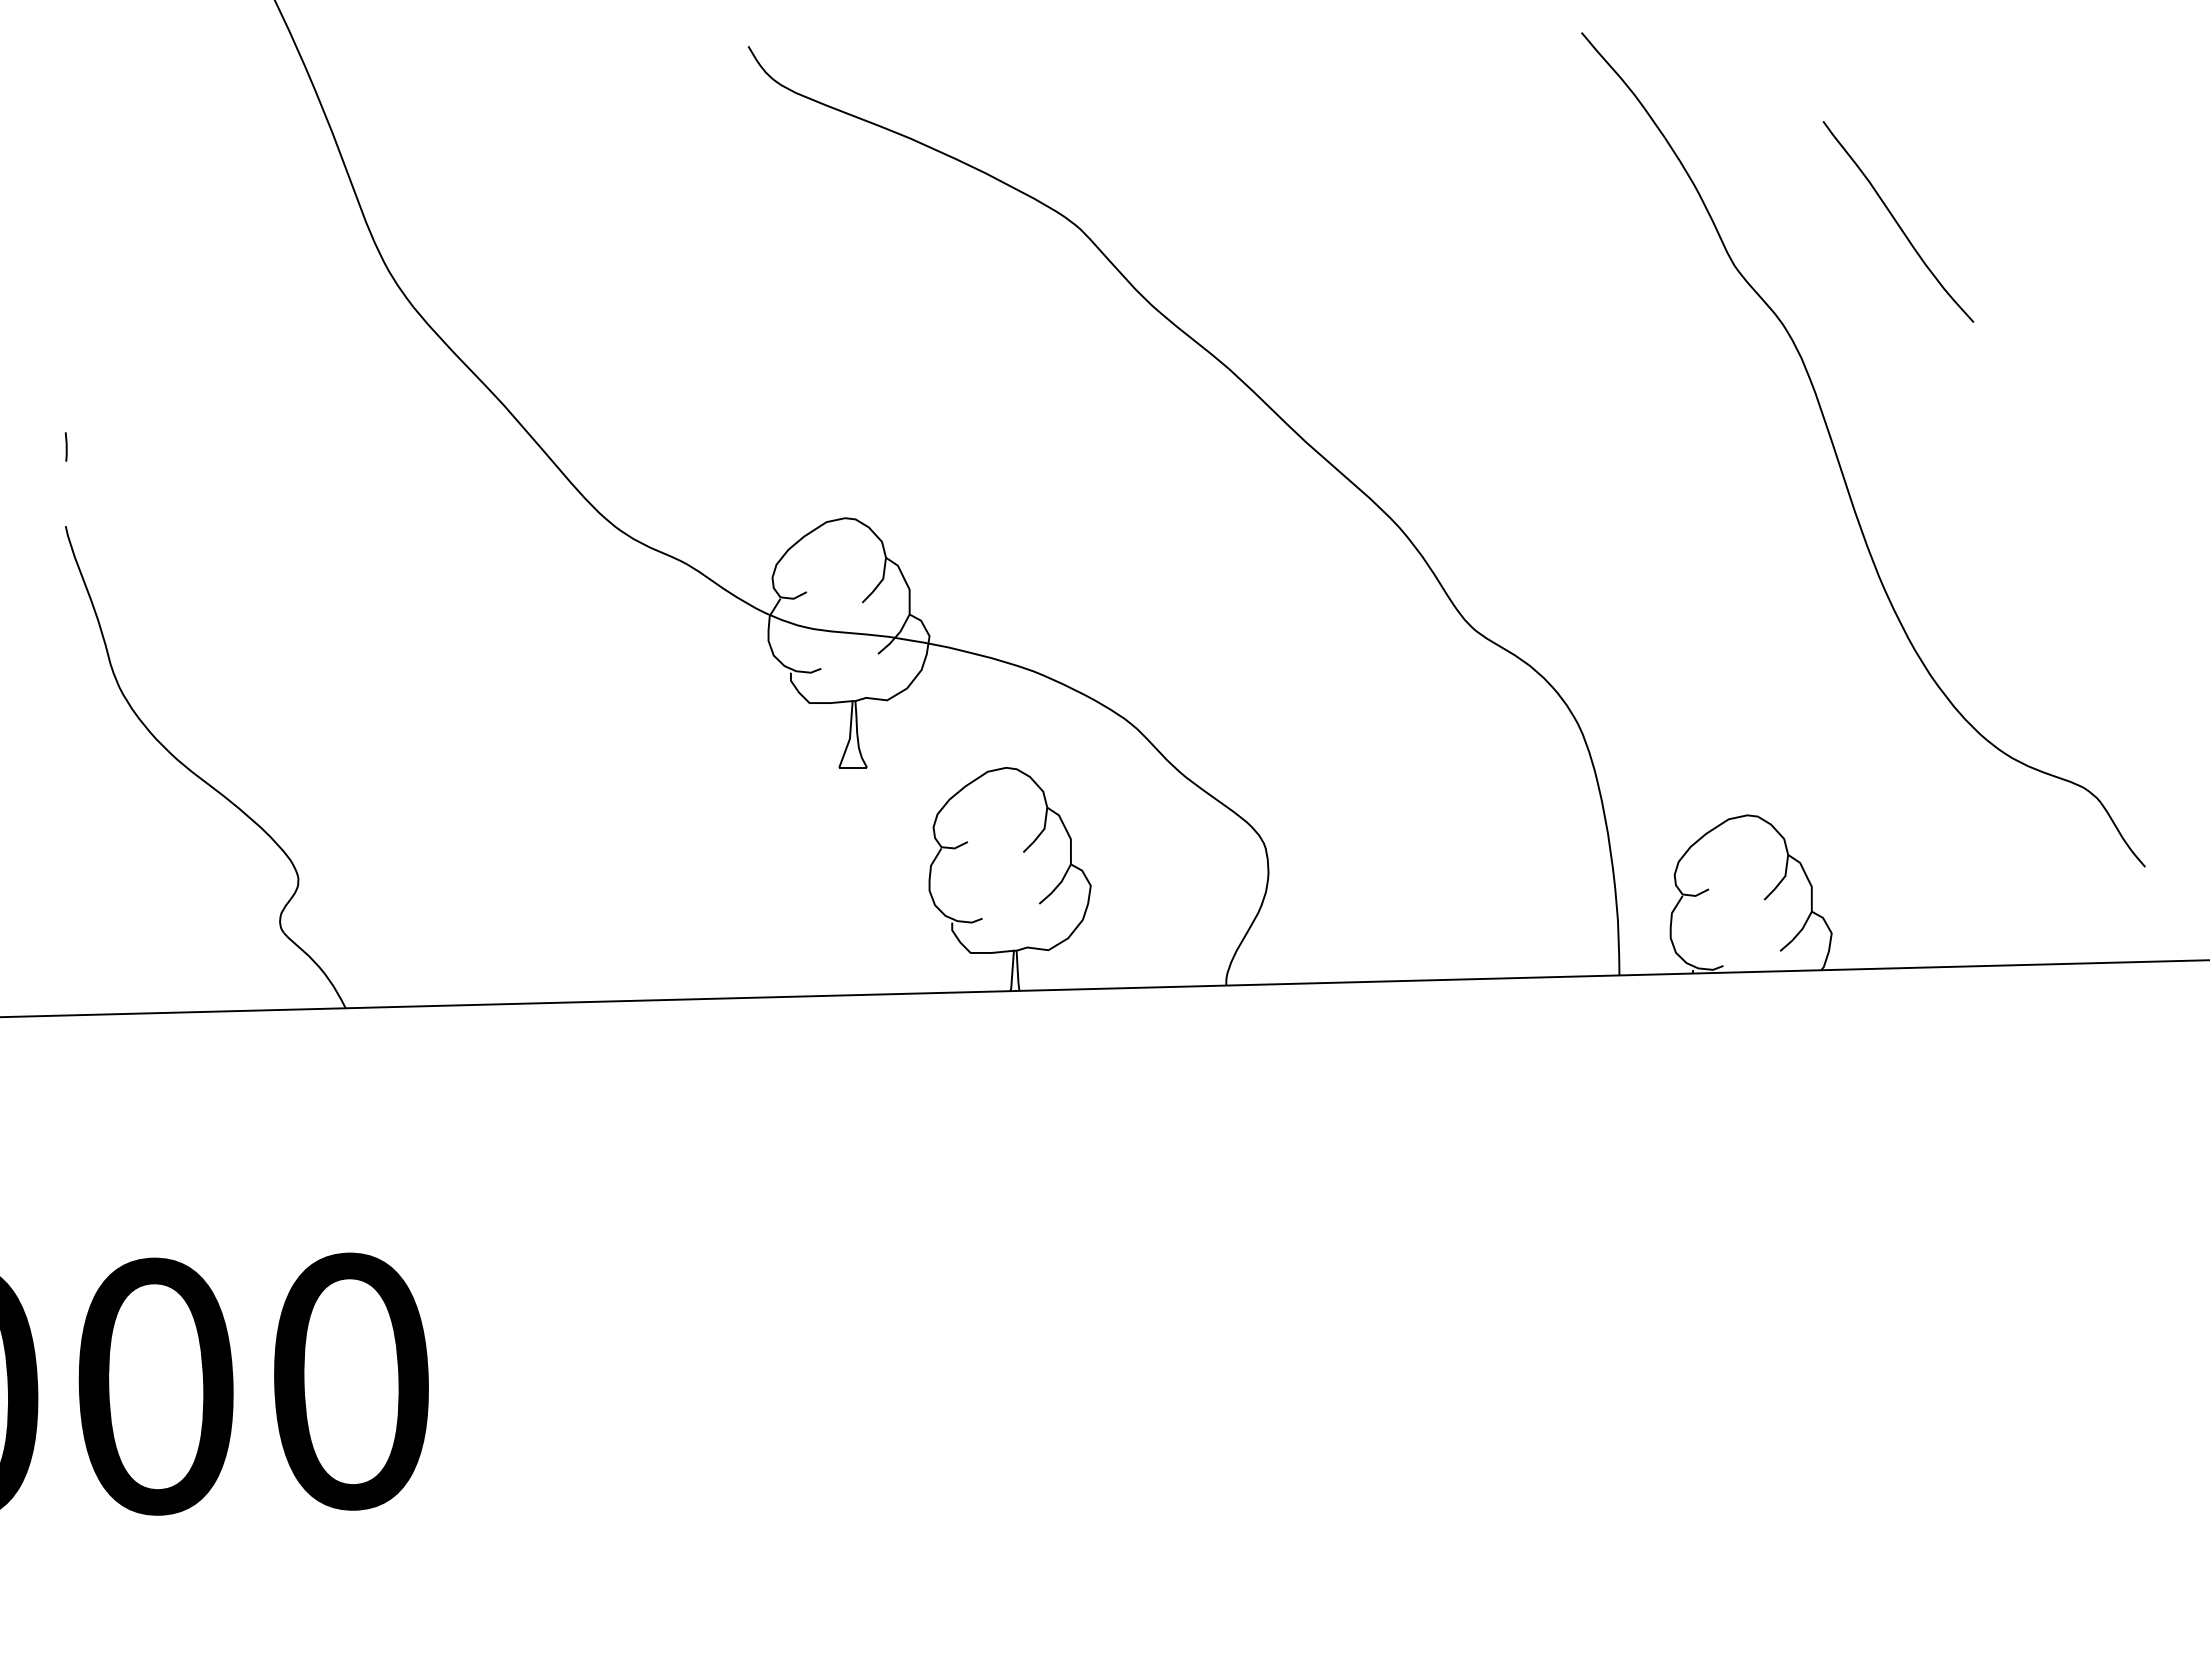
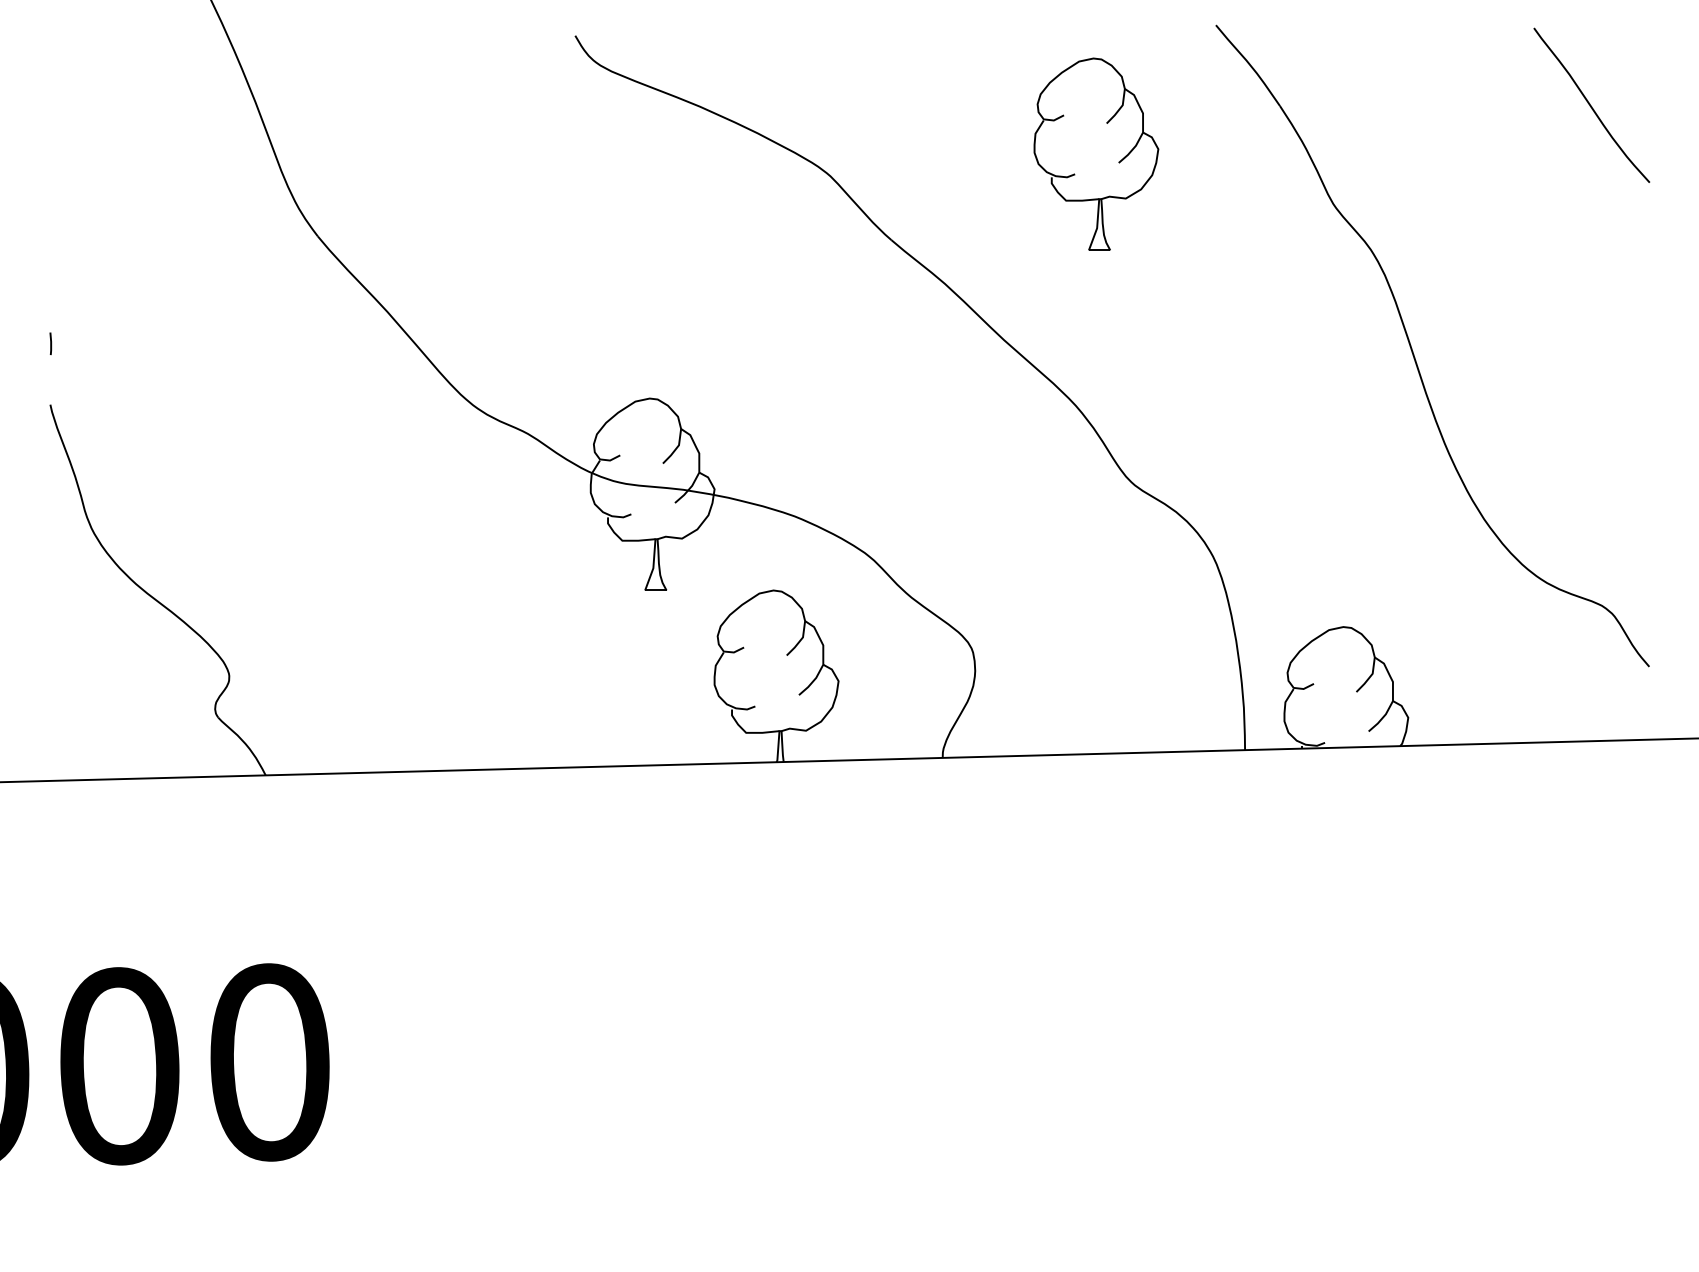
part: (1454, 211) -> (1118, 162), added
curve: (1897, 221) -> (1591, 105), moved

